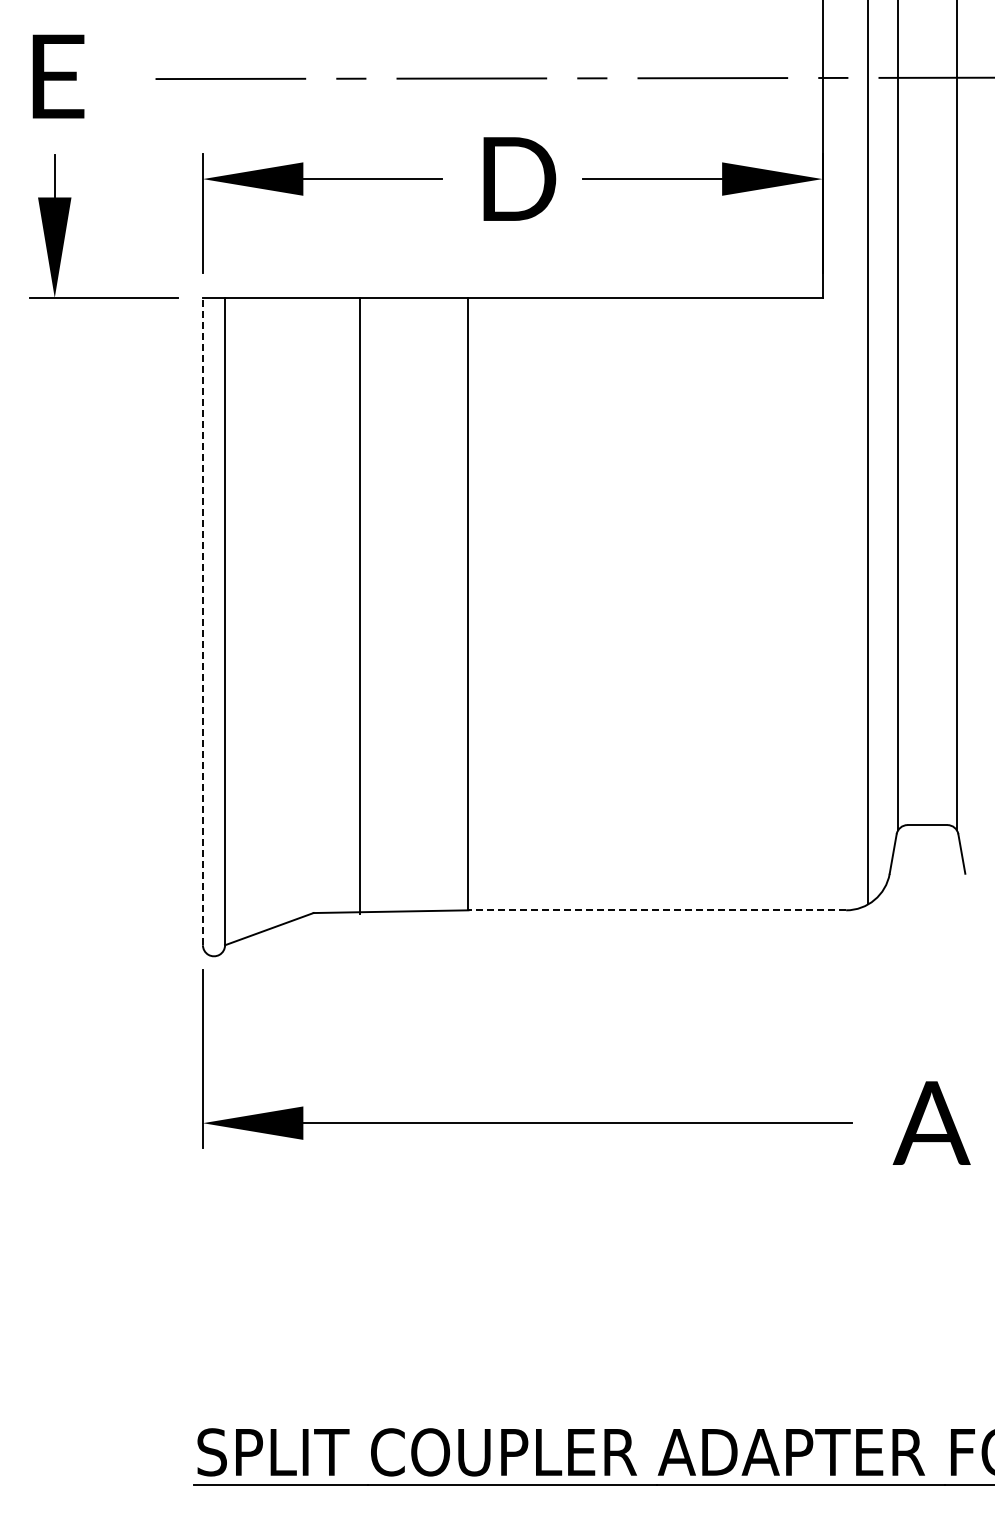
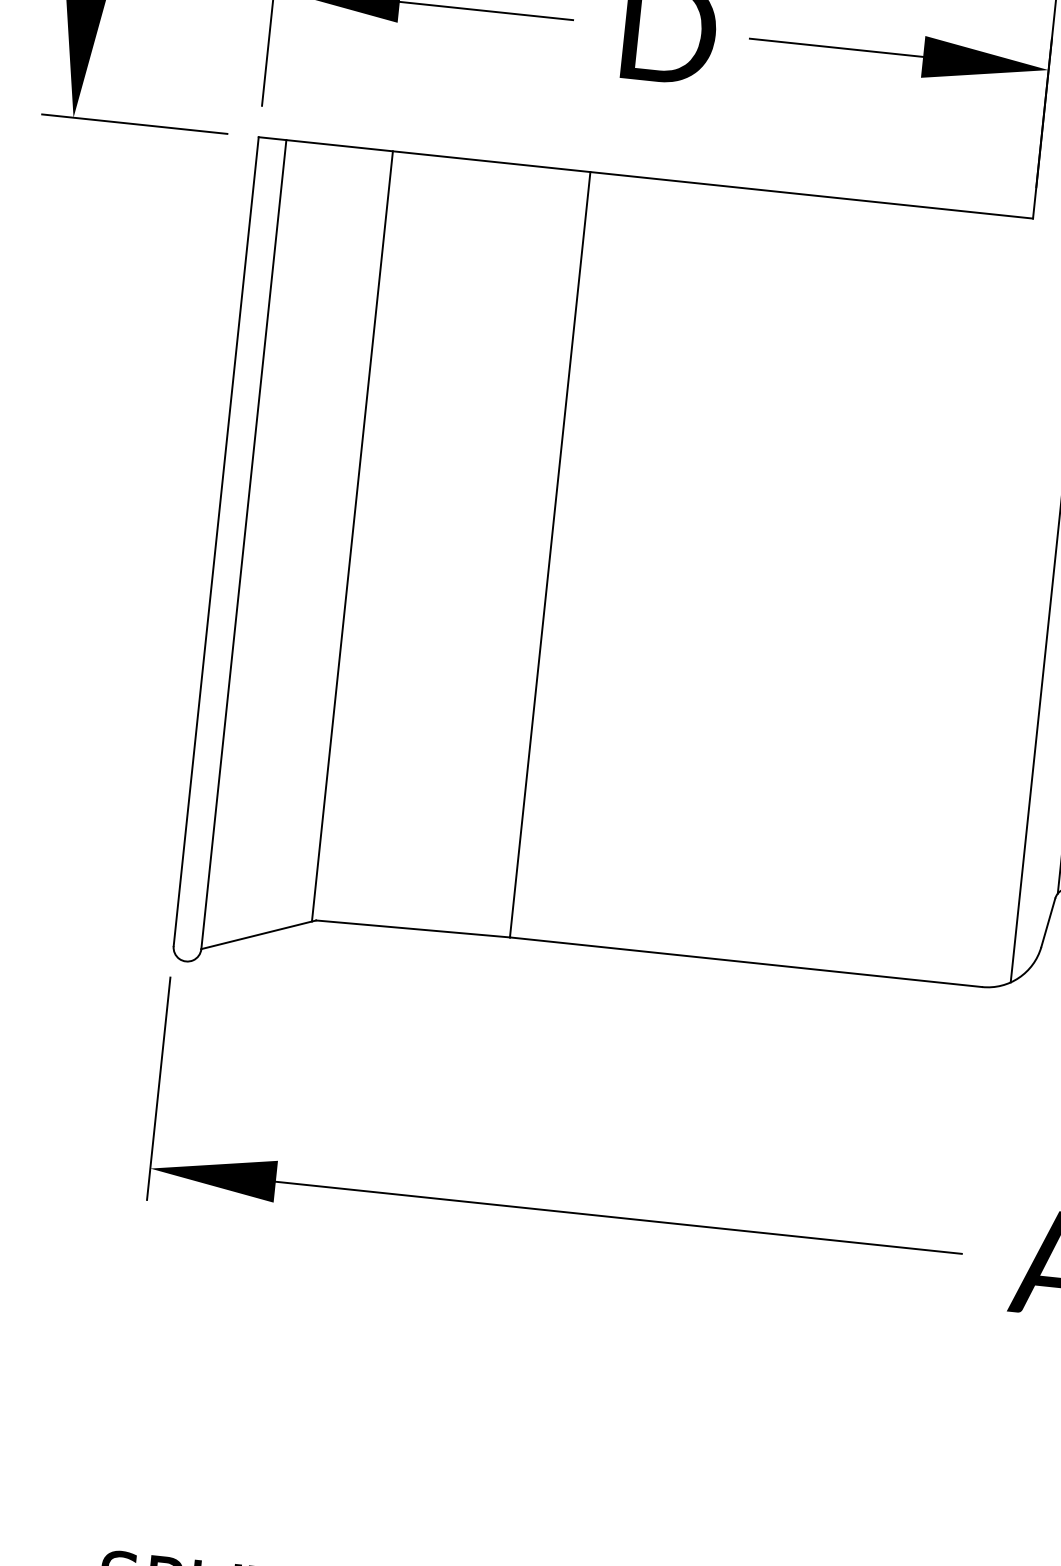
line: (360, 605) -> (352, 535), moved
line: (202, 621) -> (215, 541), dashed -> solid
line: (657, 910) -> (746, 962), dashed -> solid

